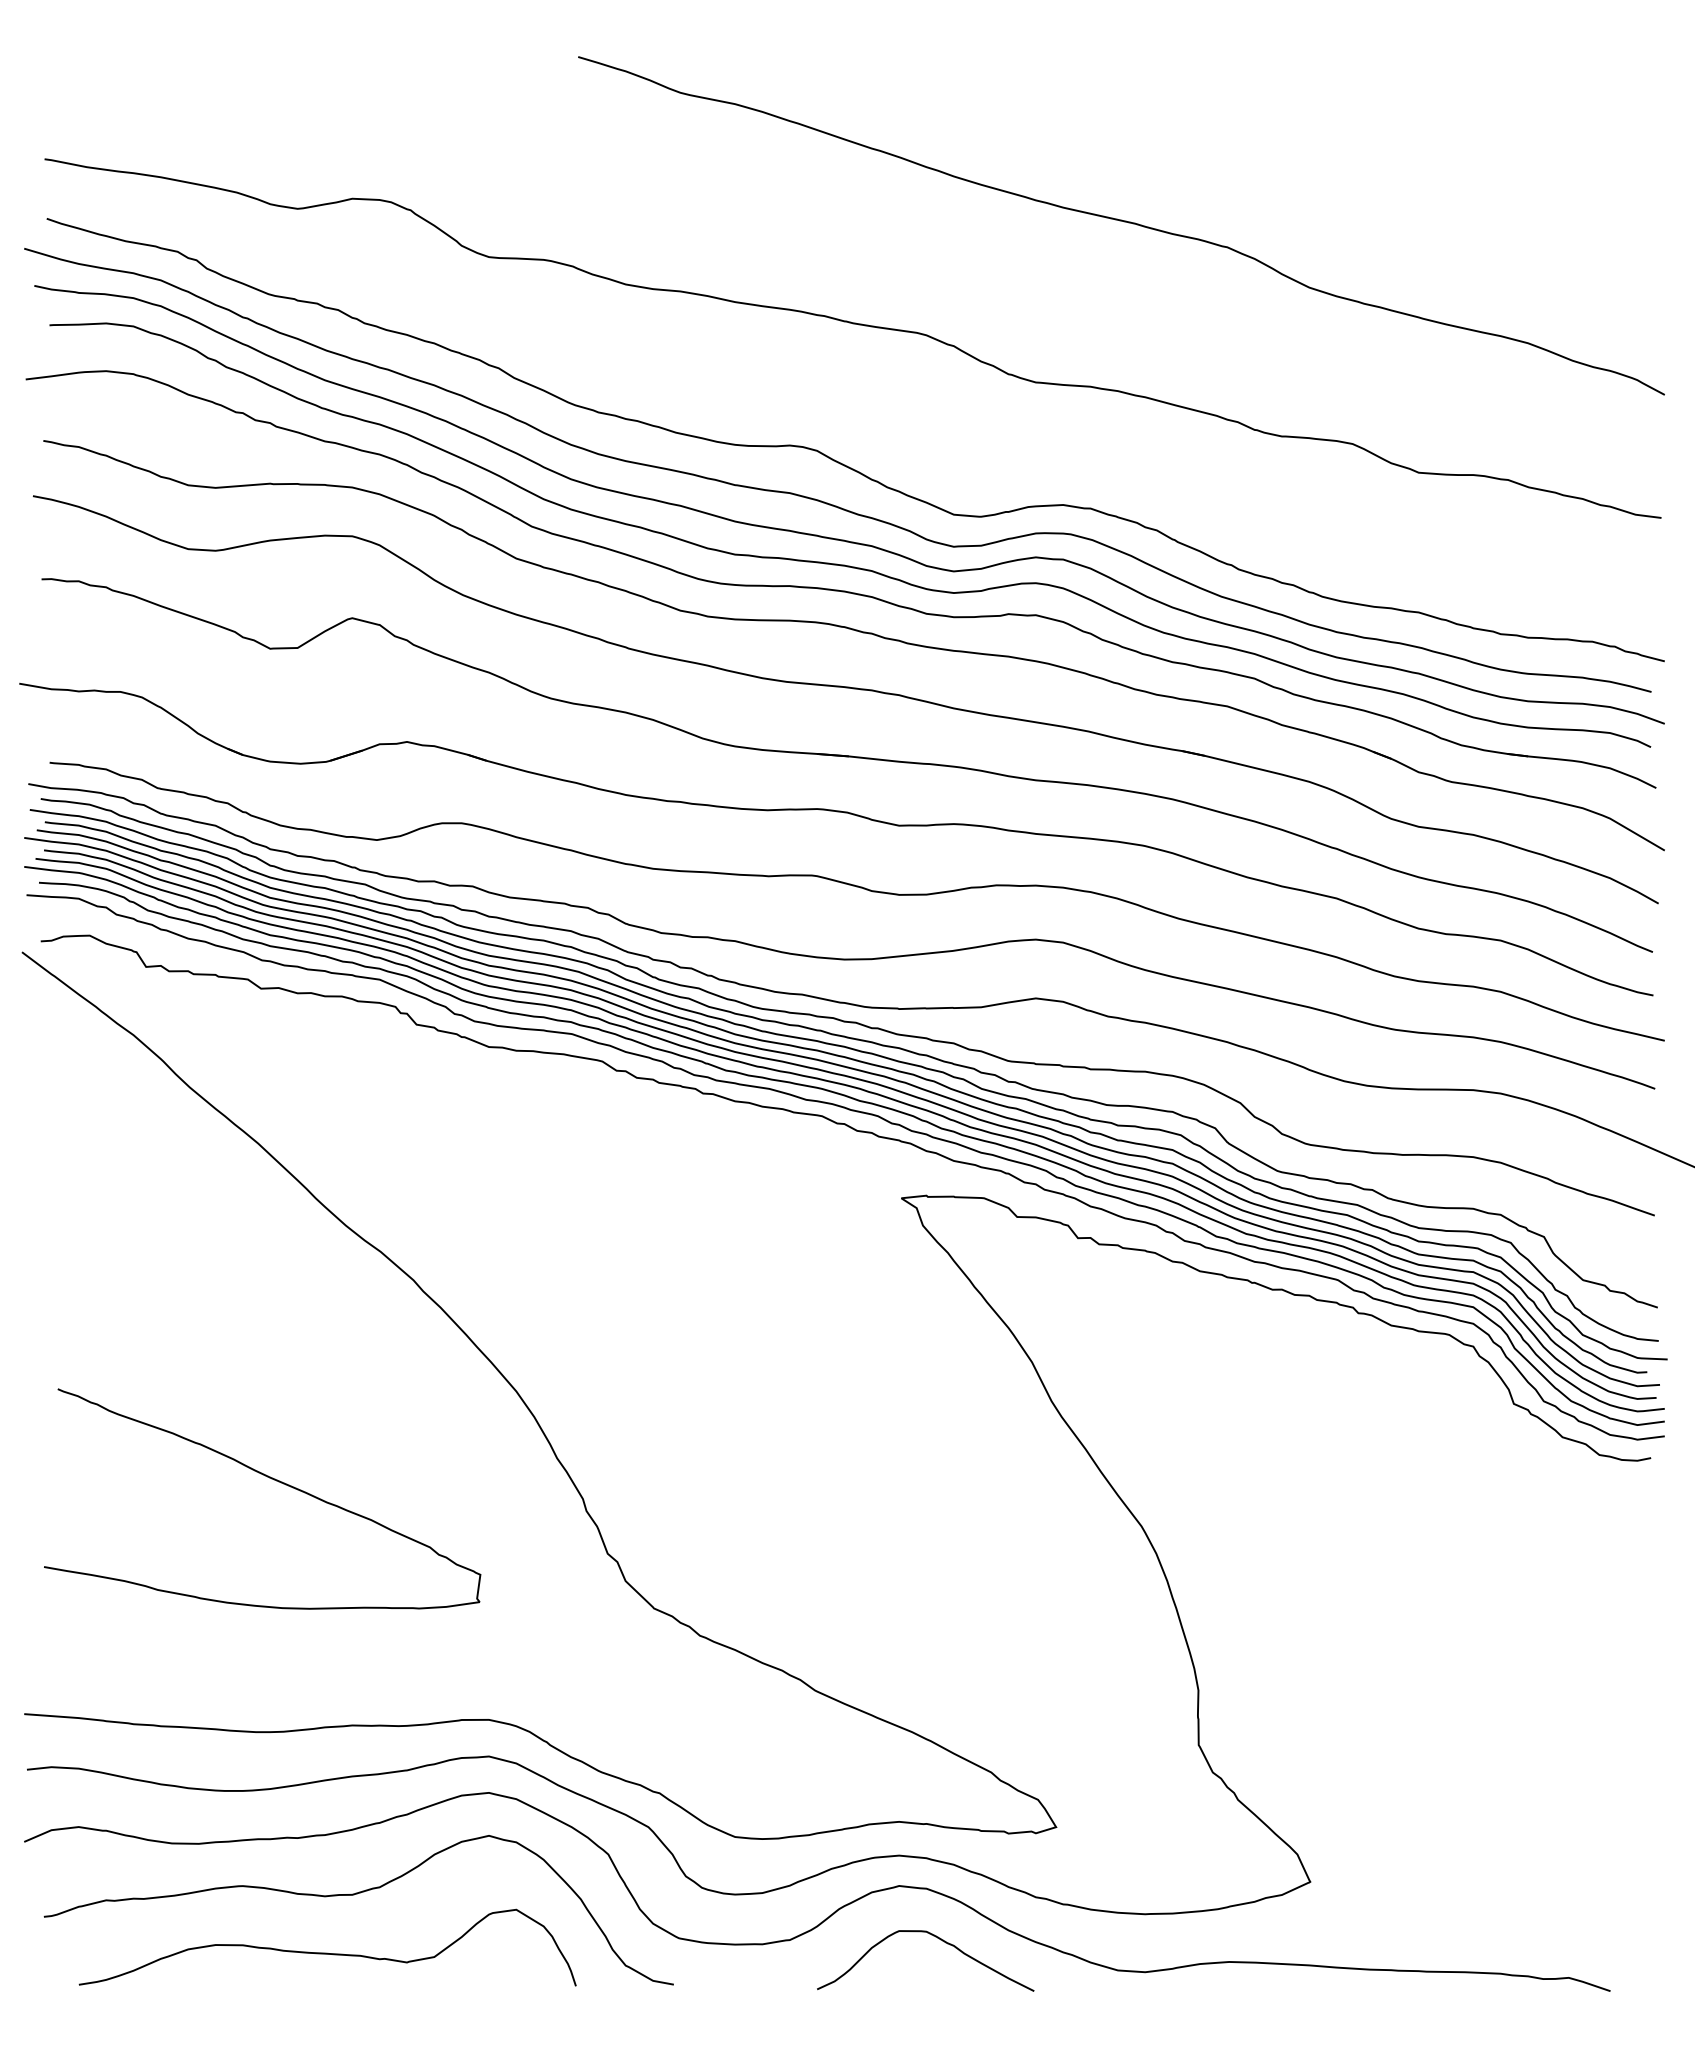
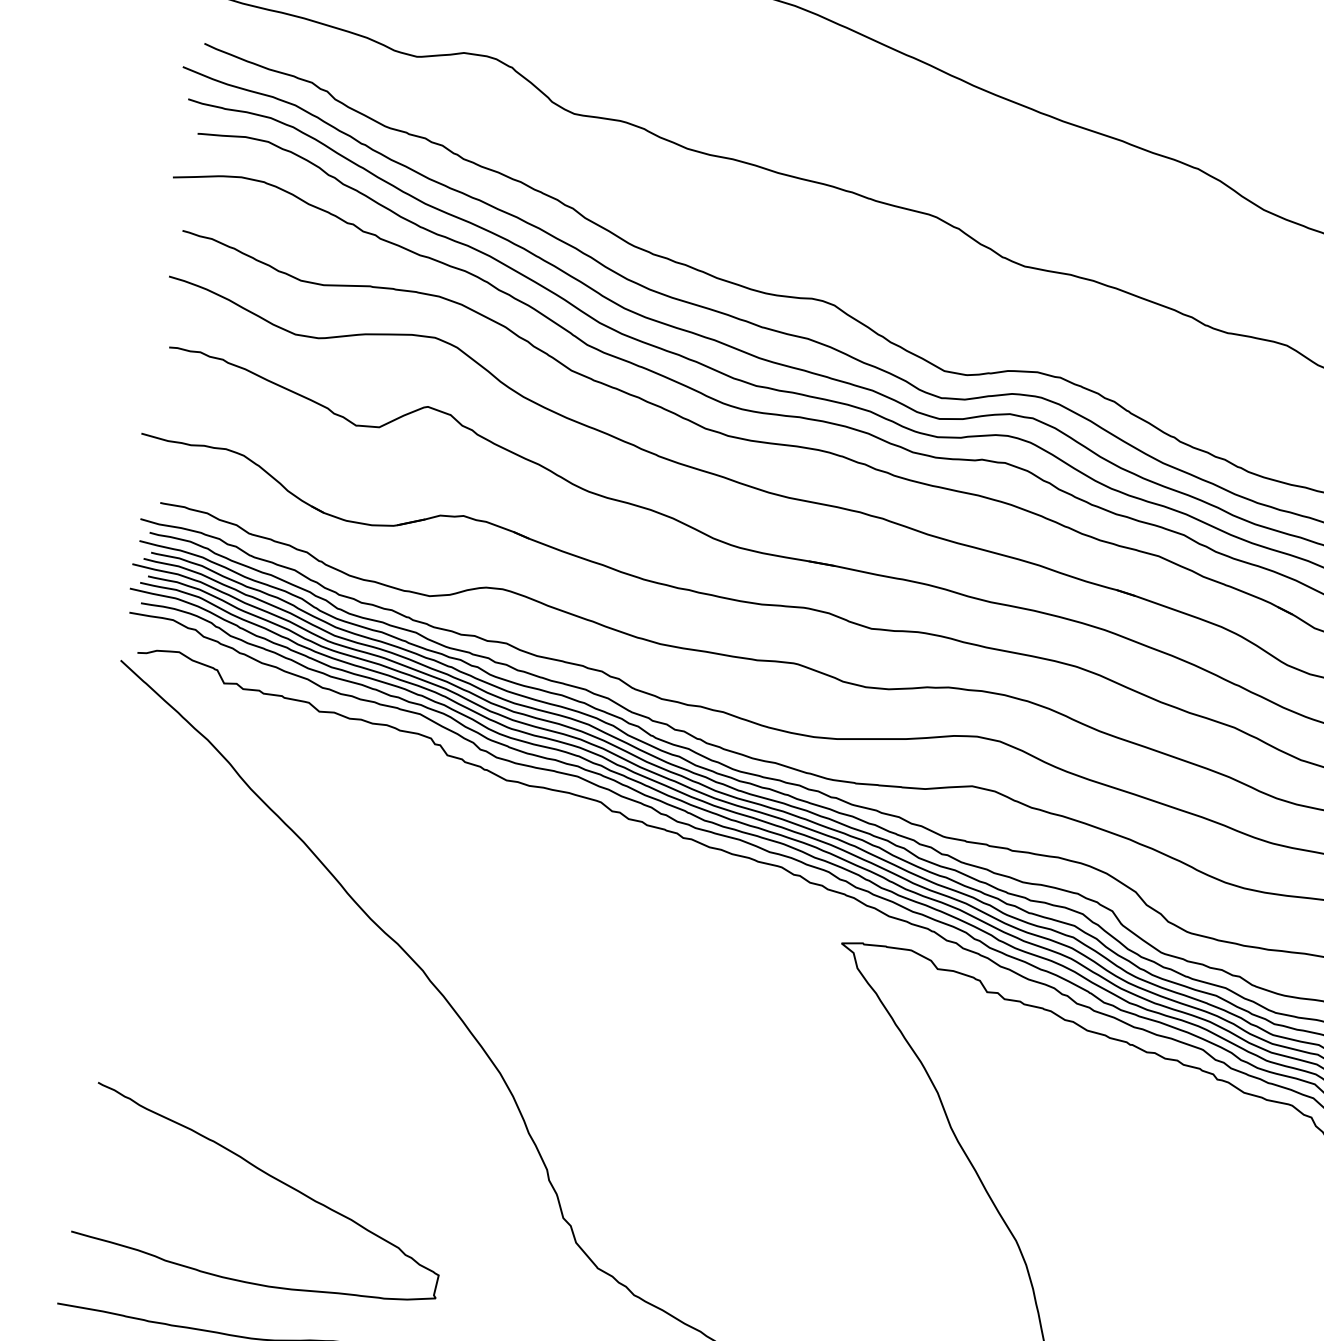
curve: (271, 1479) -> (270, 1177), moved

